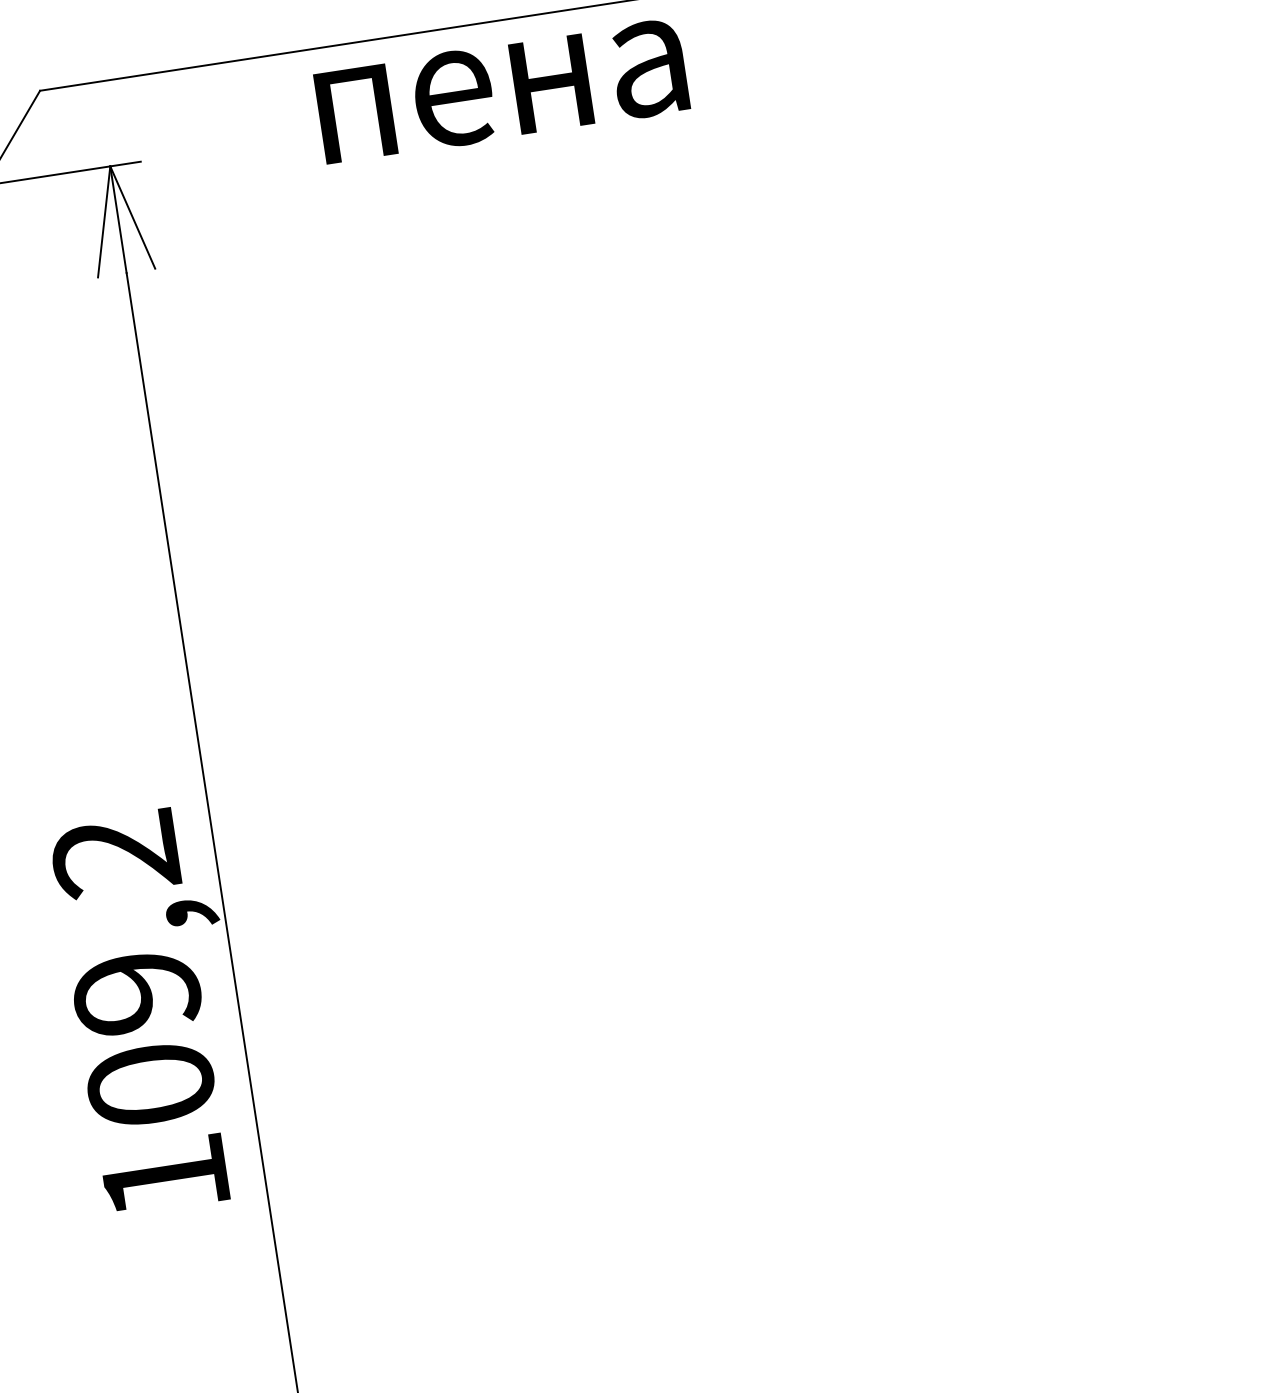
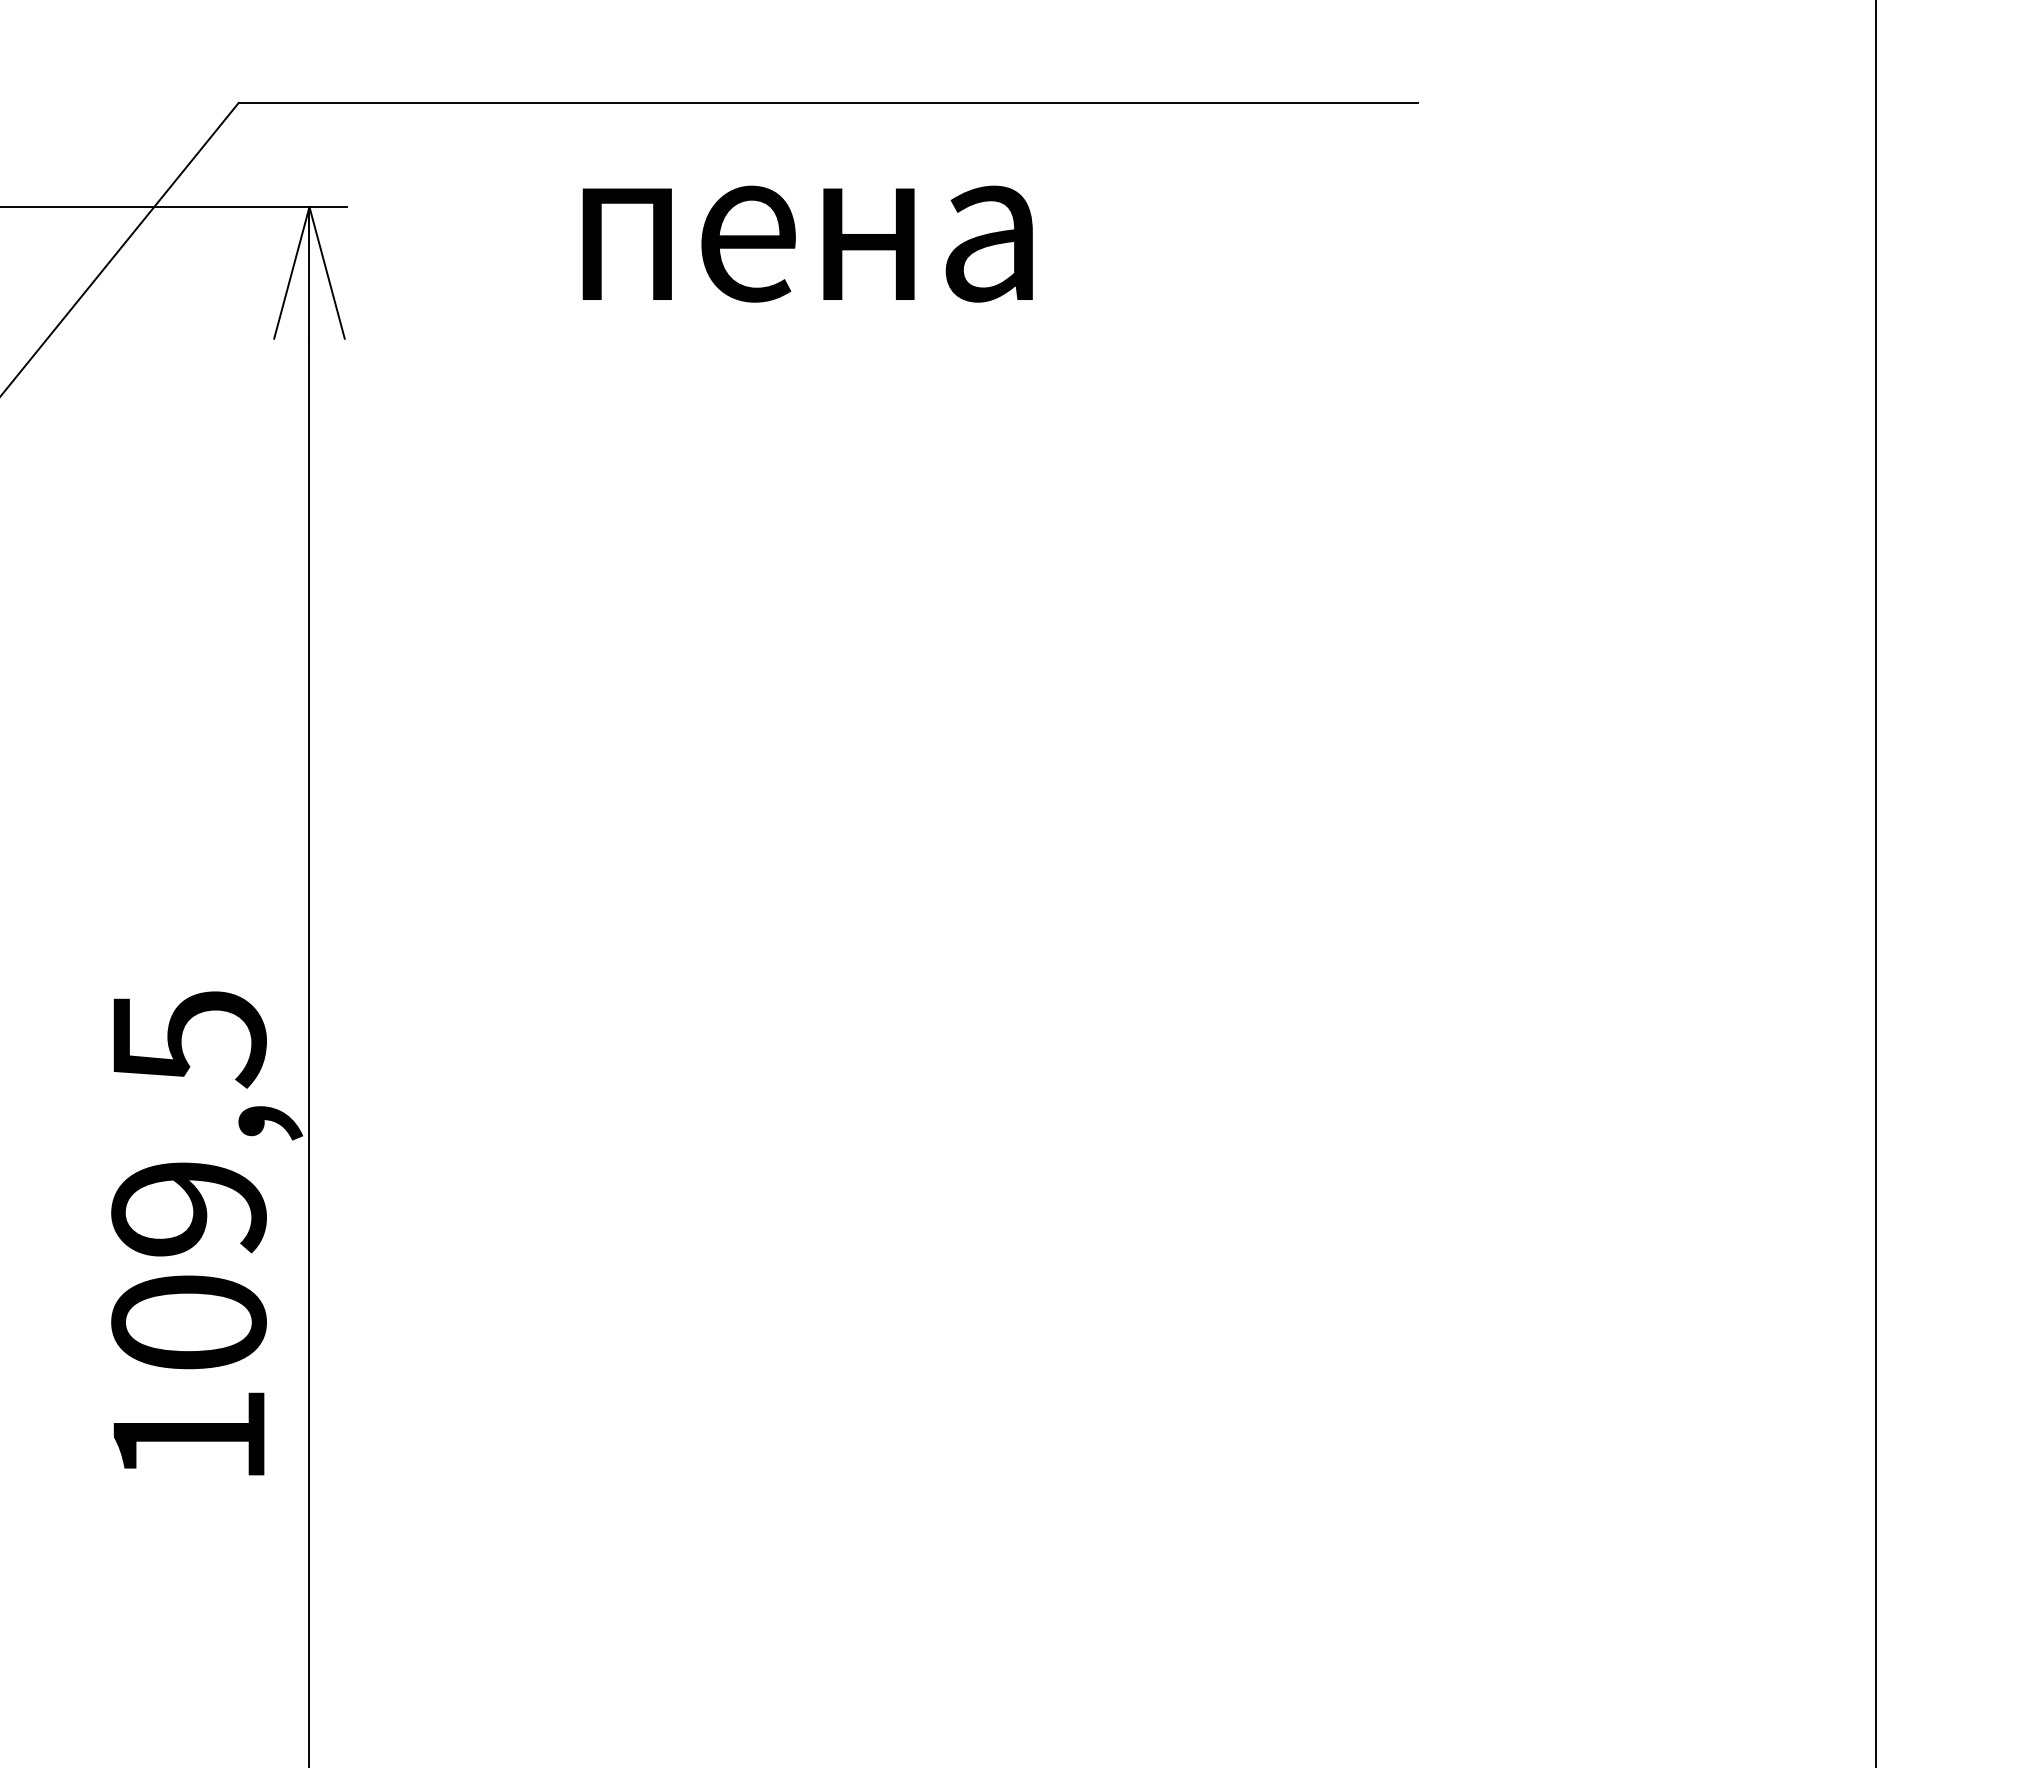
text: (501, 91) -> (807, 243), moved
text: (115, 855) -> (188, 1039), 109,2 -> 109,5

